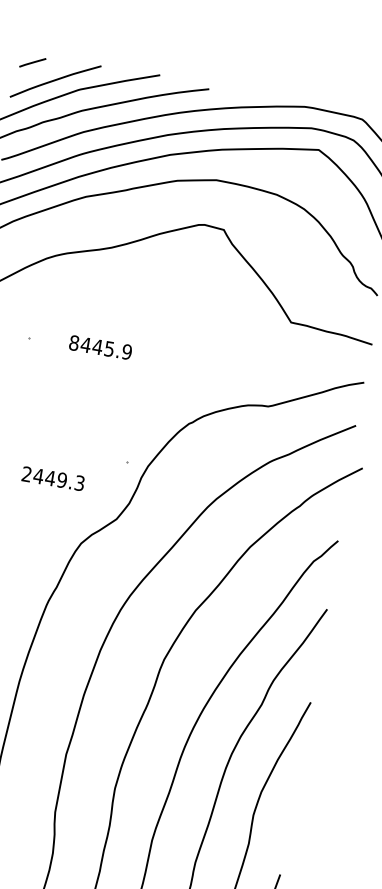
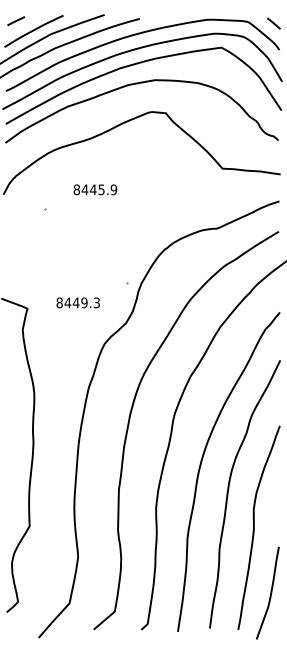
text: (100, 347) -> (95, 189), moved
text: (26, 473) -> (59, 302), 2449.3 -> 8449.3

